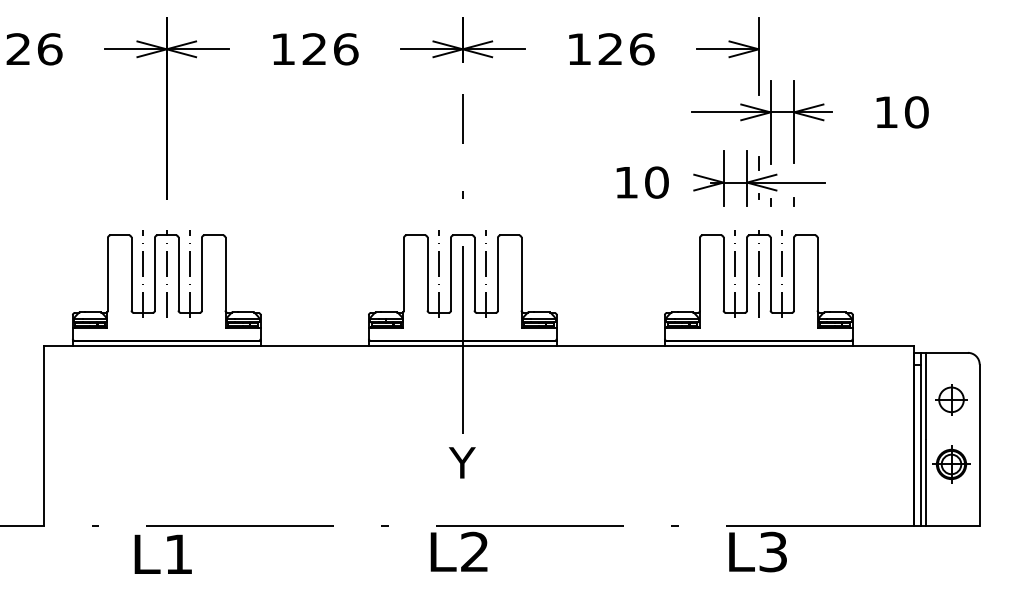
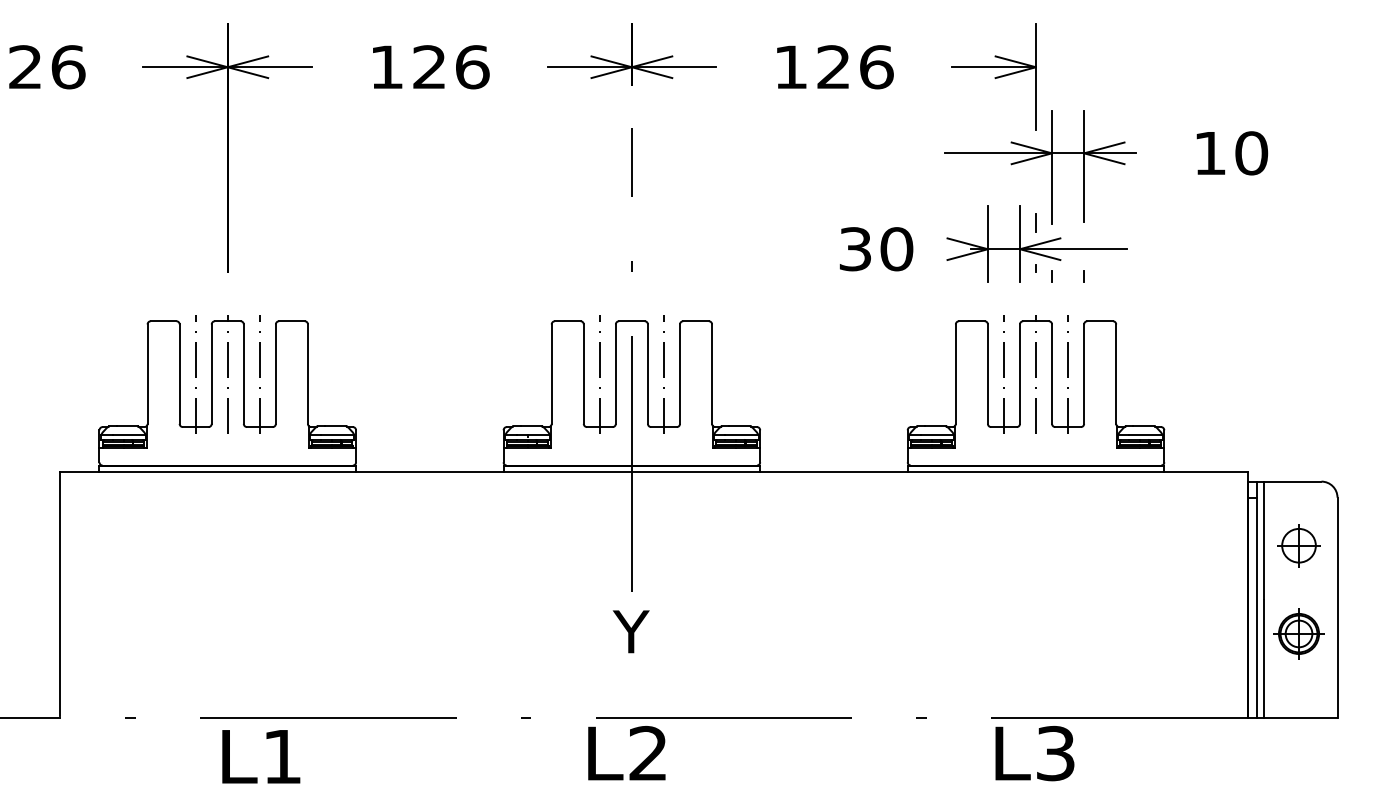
text: (626, 182) -> (855, 249), 10 -> 30
text: (162, 553) -> (260, 755), moved

